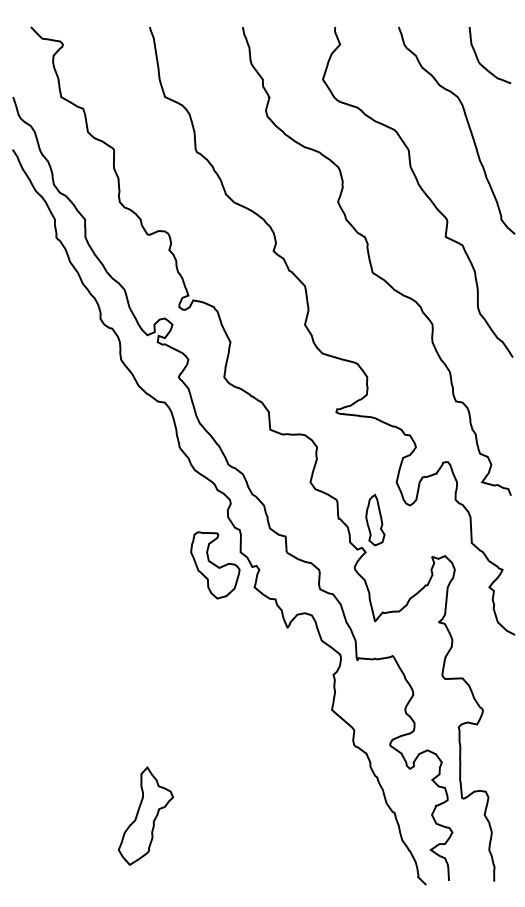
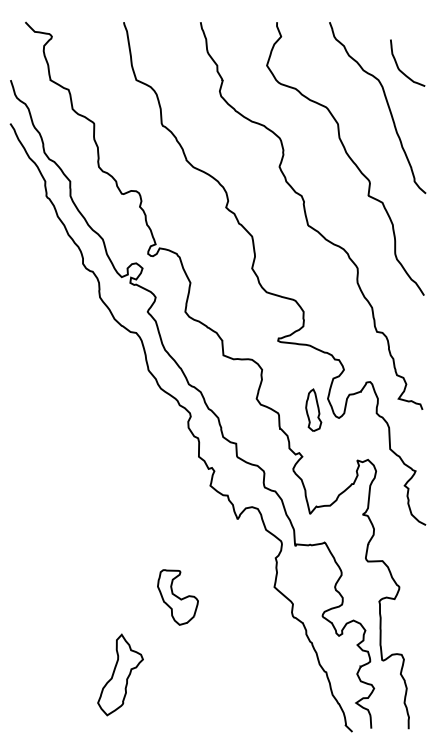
curve: (479, 60) -> (399, 67), moved
part: (375, 519) -> (313, 409), moved
part: (215, 565) -> (178, 597), moved

